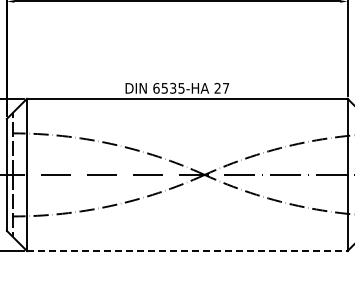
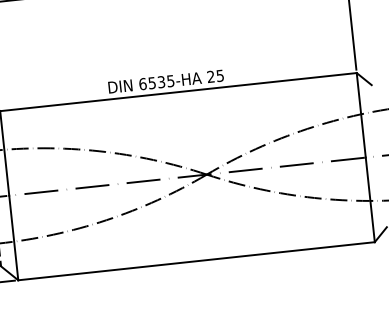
text: (226, 88) -> (220, 75), 27 -> 25
line: (187, 250) -> (196, 260), dashed -> solid

